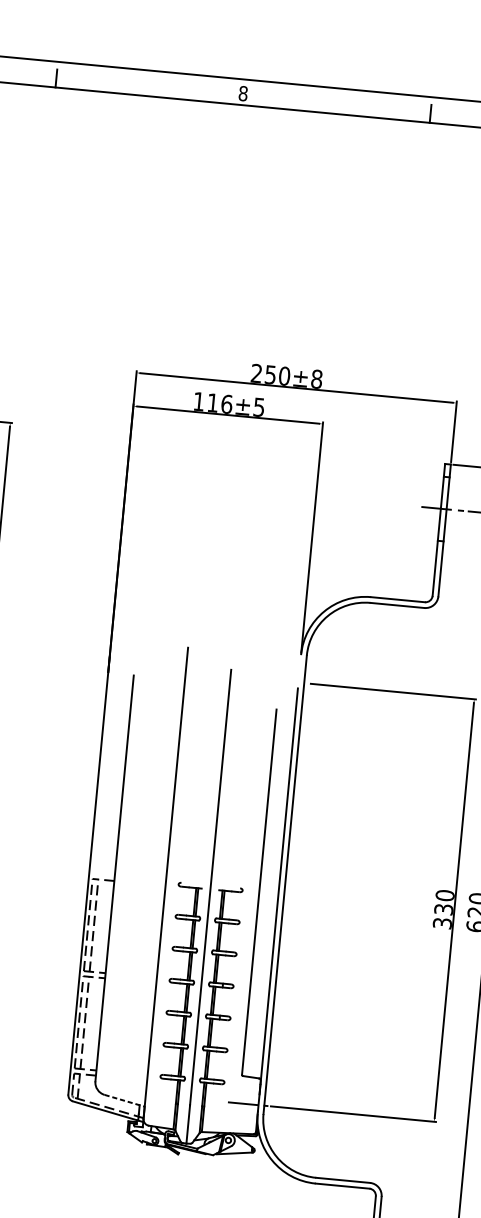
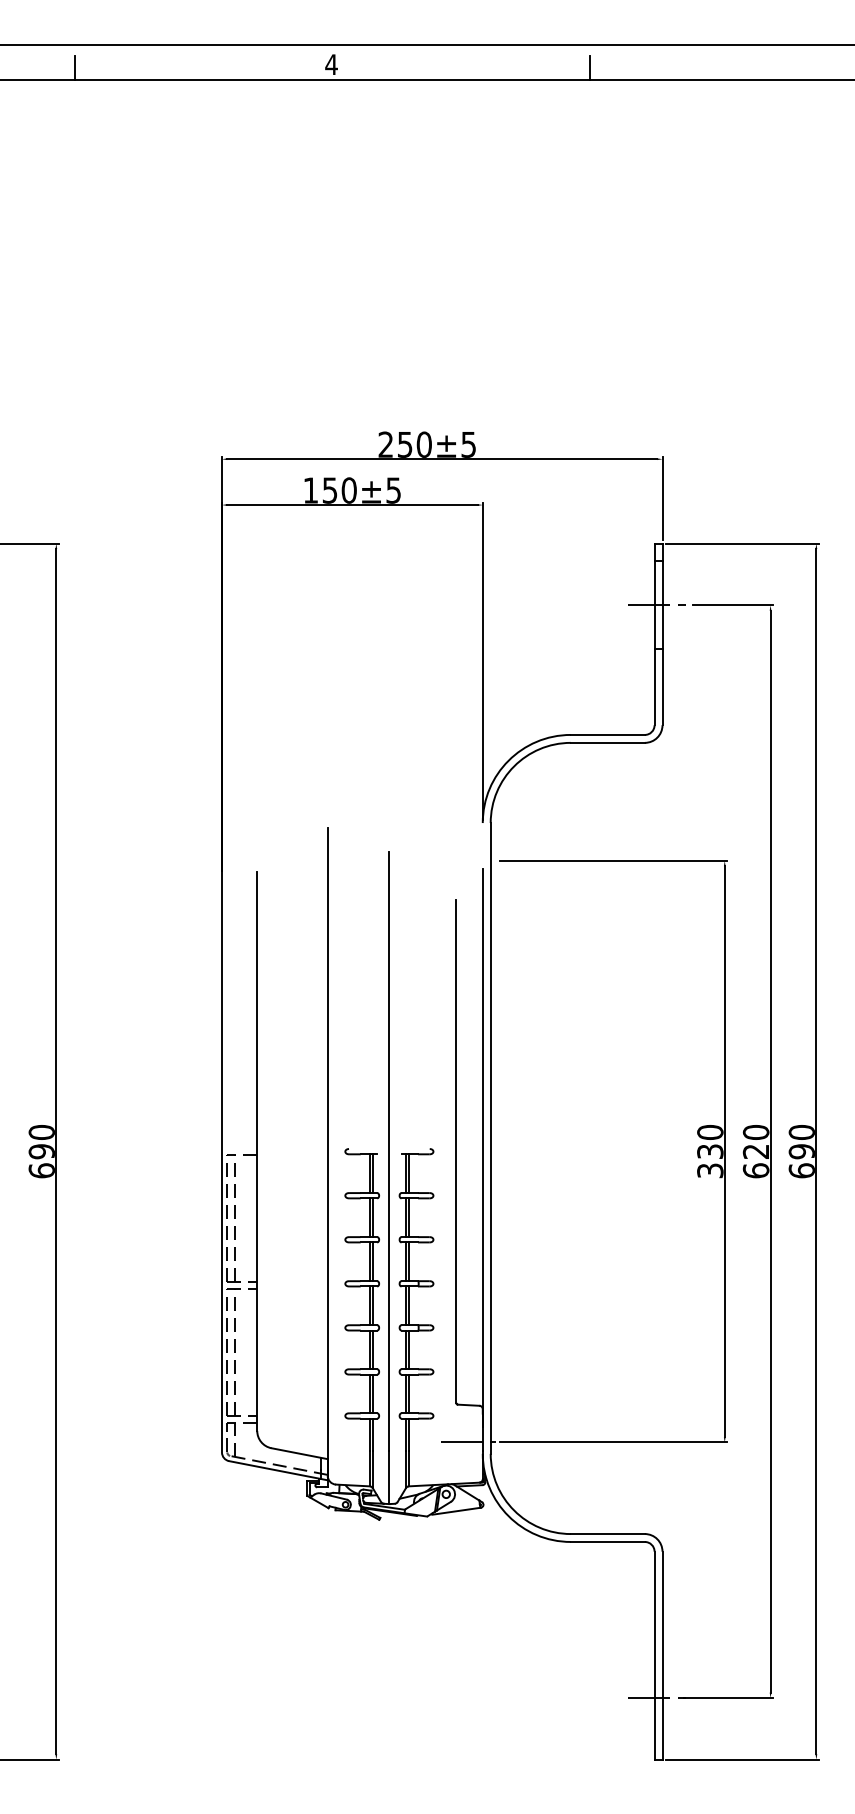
text: (243, 93) -> (331, 64), 8 -> 4
text: (316, 379) -> (468, 444), ±8 -> ±5
text: (219, 403) -> (339, 490), 116 -> 150
line: (124, 1100) -> (299, 1453), dashed -> solid

